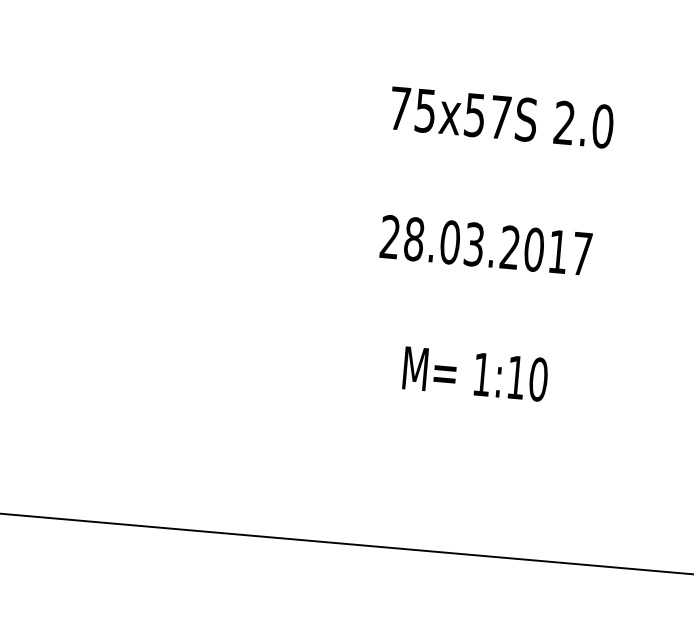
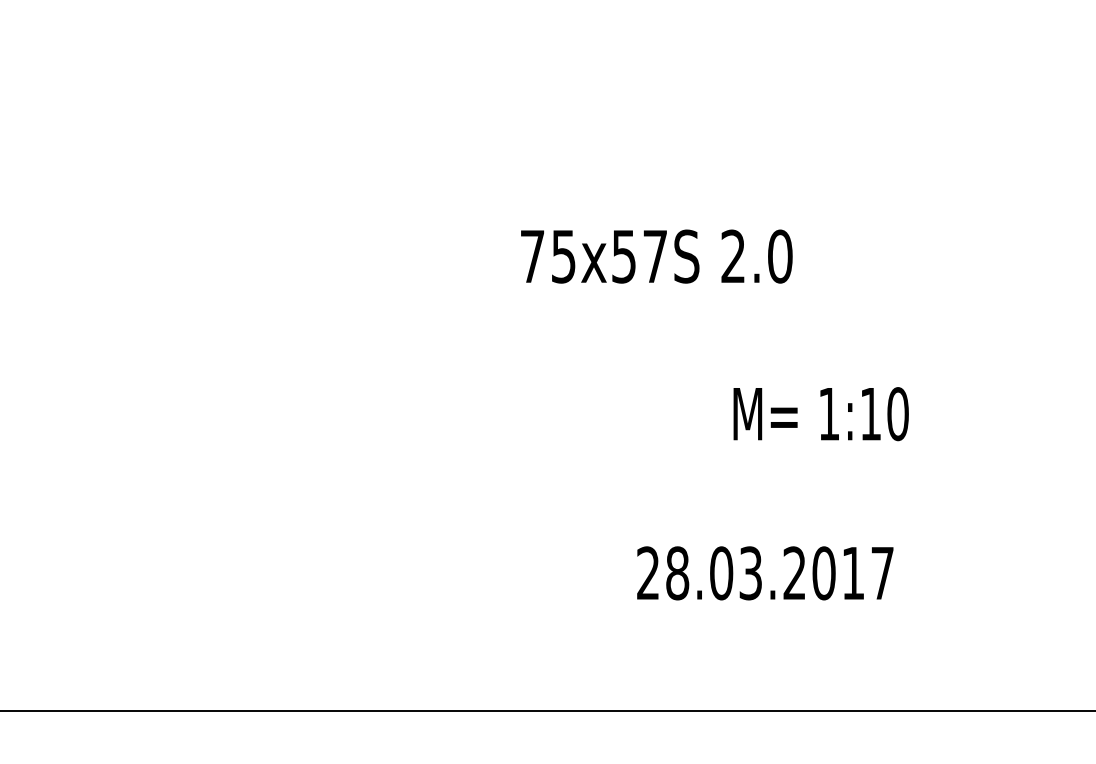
text: (501, 117) -> (656, 256), moved
text: (486, 245) -> (765, 573), moved
text: (474, 374) -> (820, 414), moved

